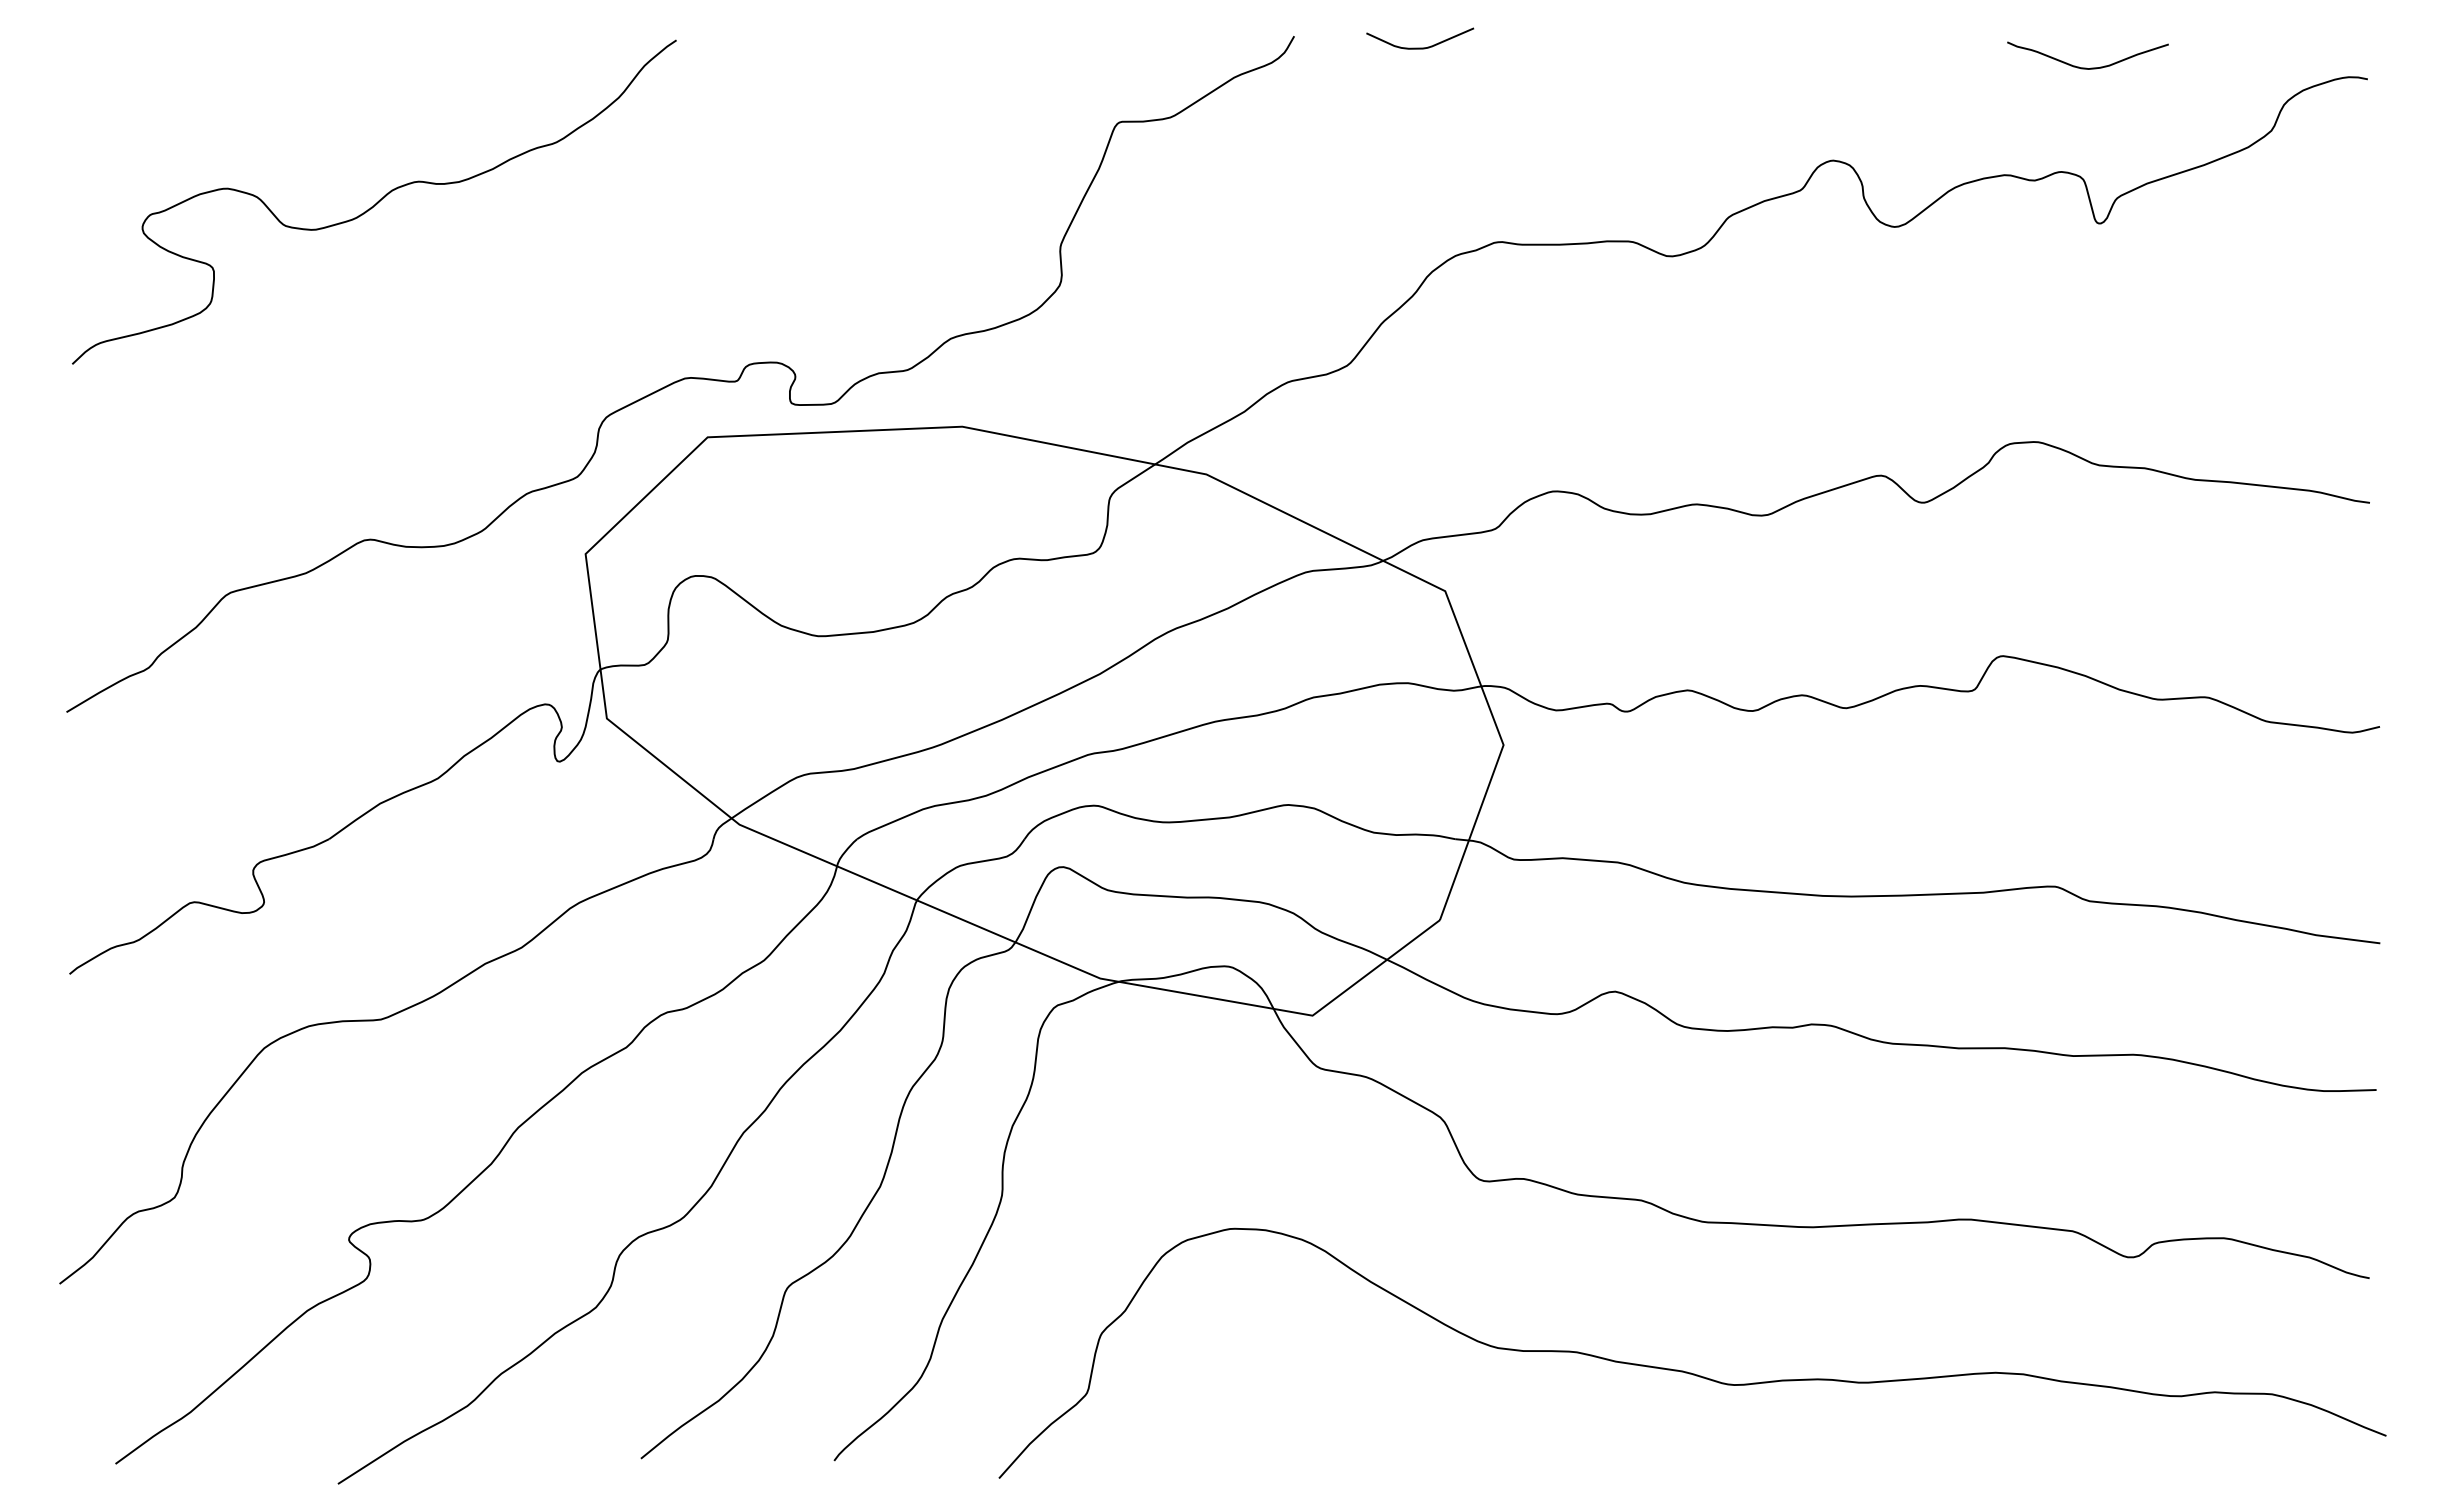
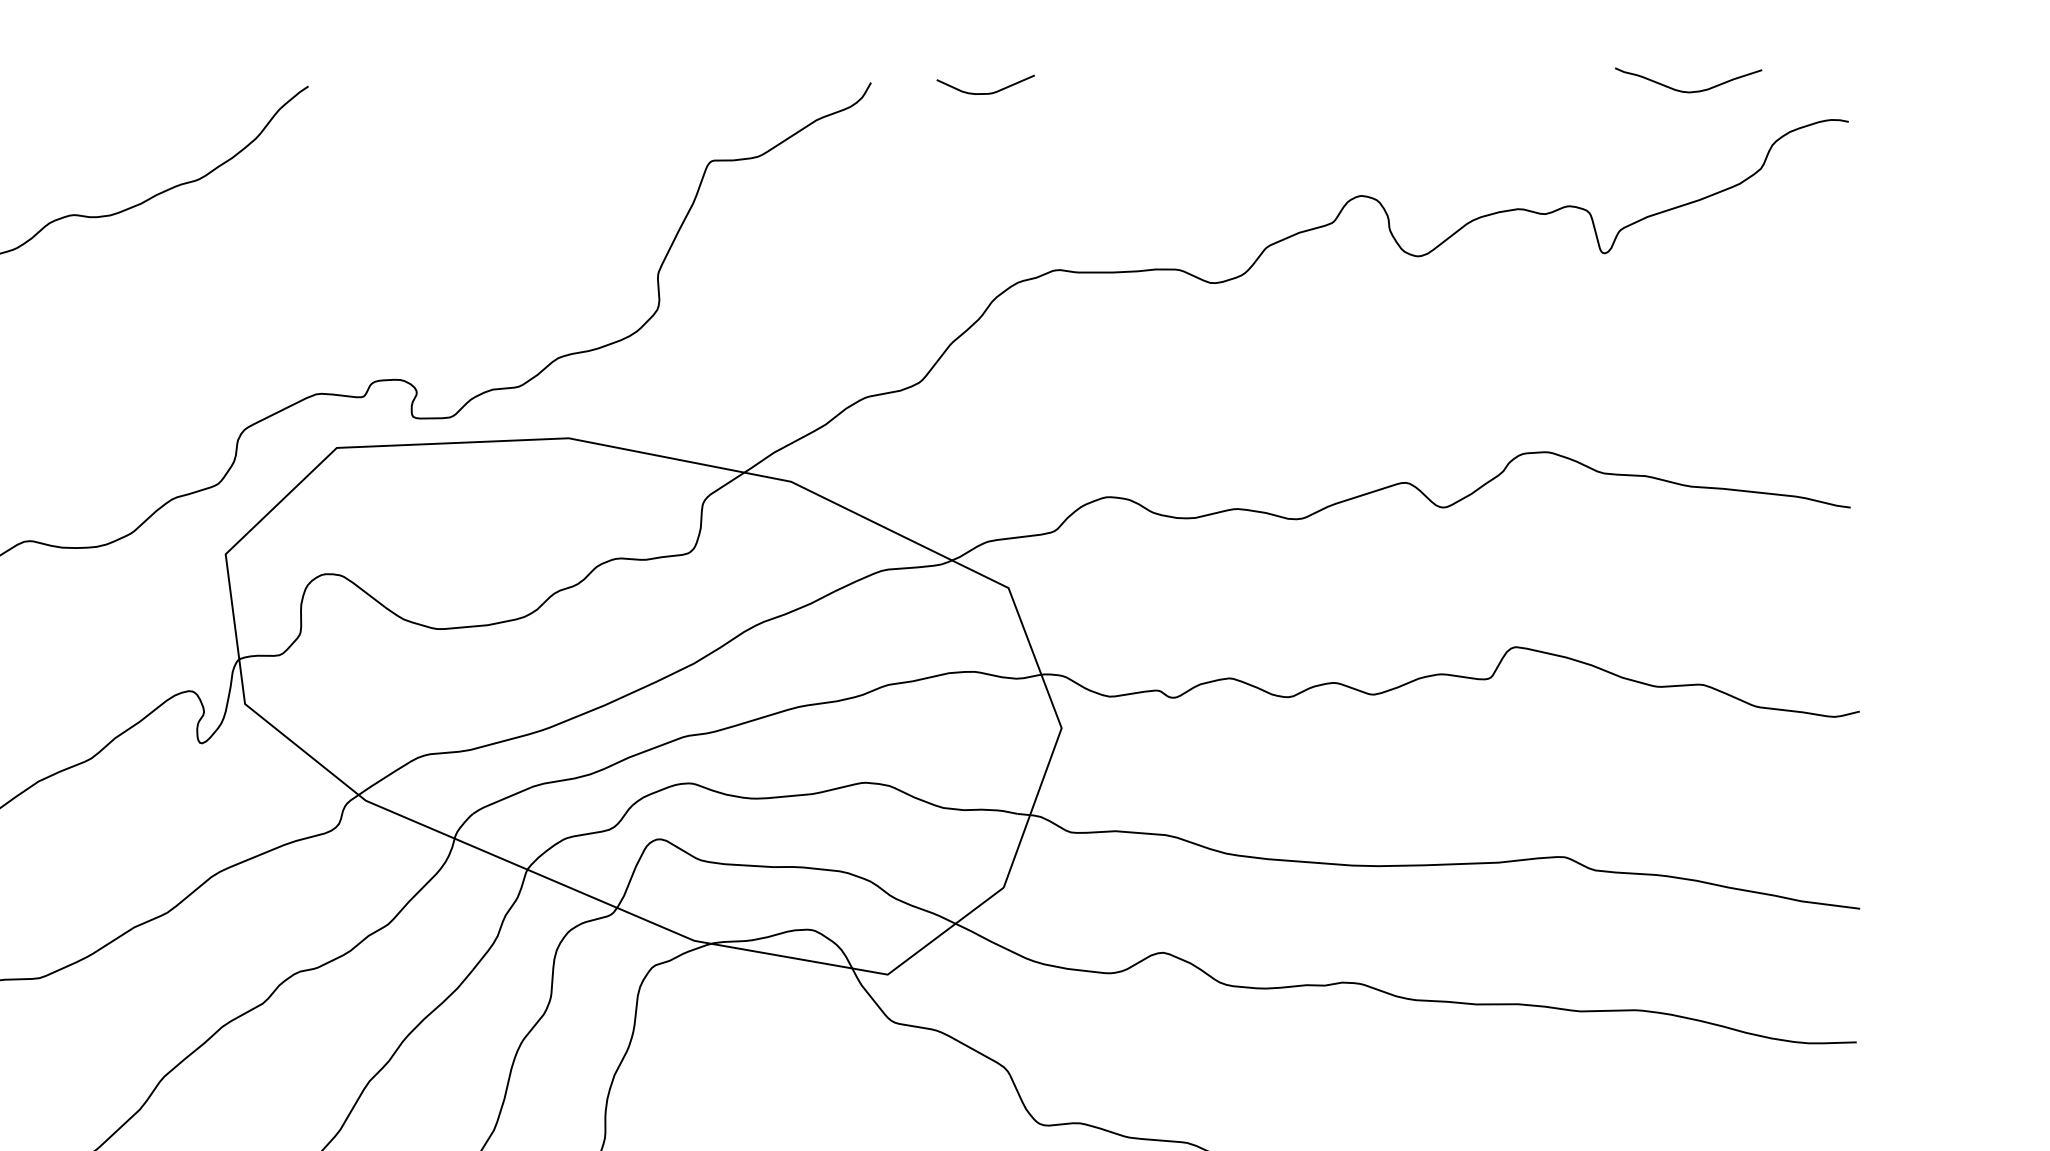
curve: (2086, 67) -> (1687, 91), moved

